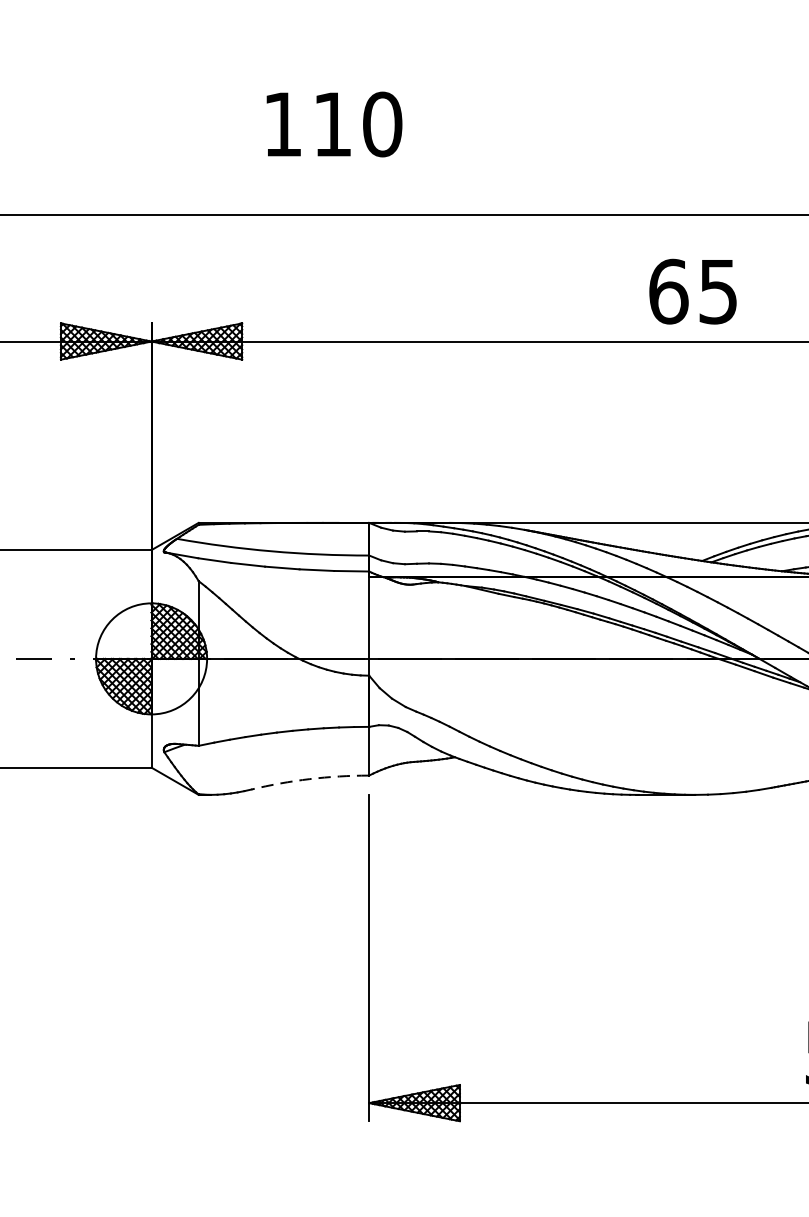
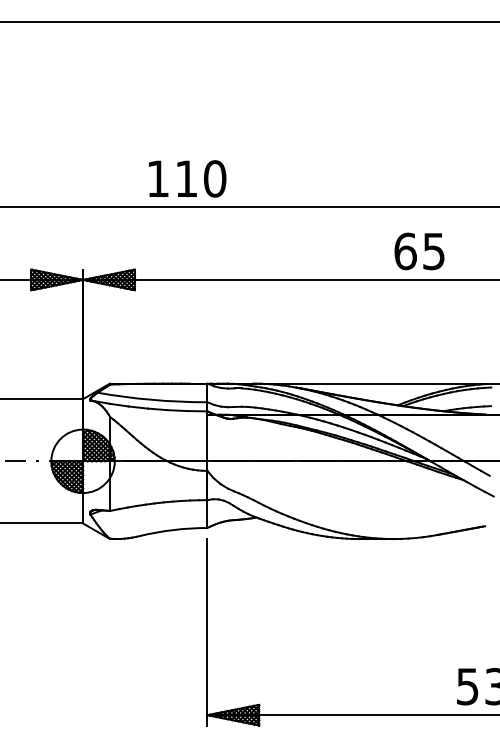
text: (334, 123) -> (187, 178), moved
text: (692, 291) -> (419, 251), moved
arc: (309, 779) -> (173, 530), dashed -> solid

